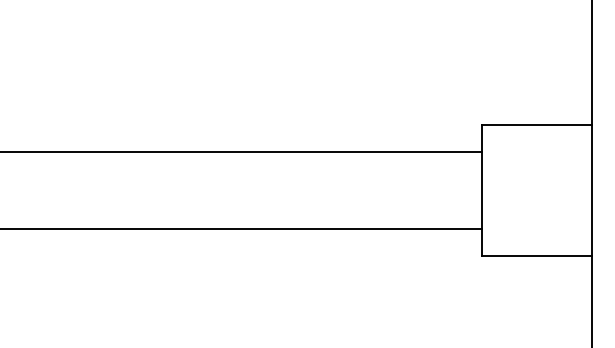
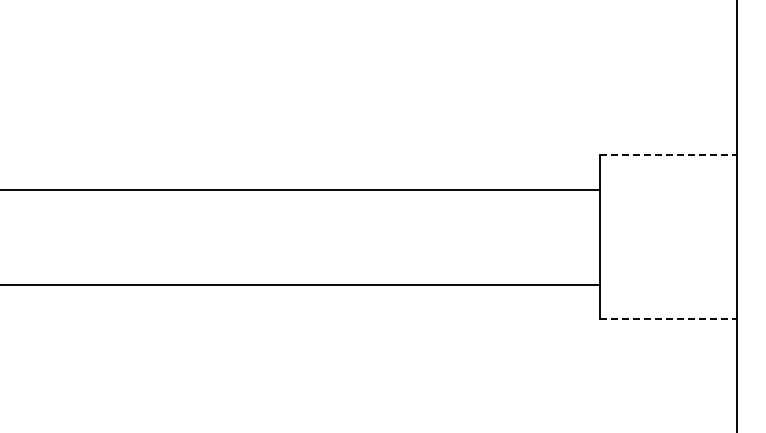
line: (536, 124) -> (668, 155), solid -> dashed
line: (536, 256) -> (668, 319), solid -> dashed

